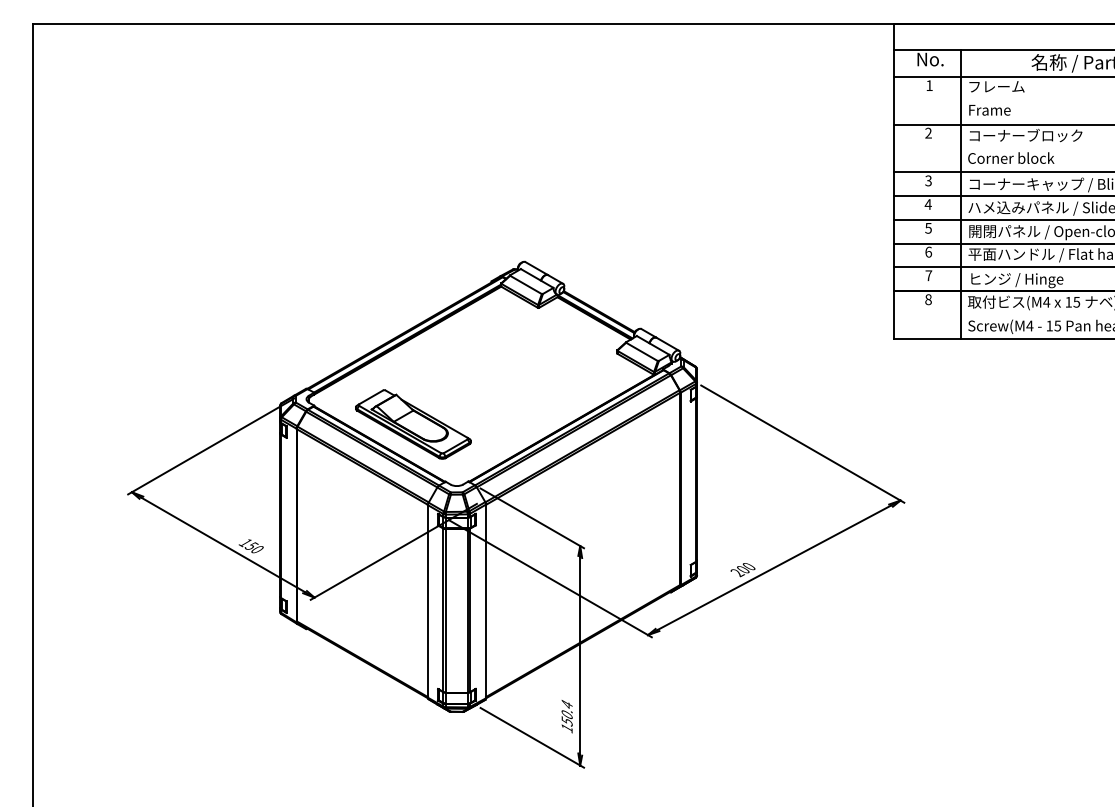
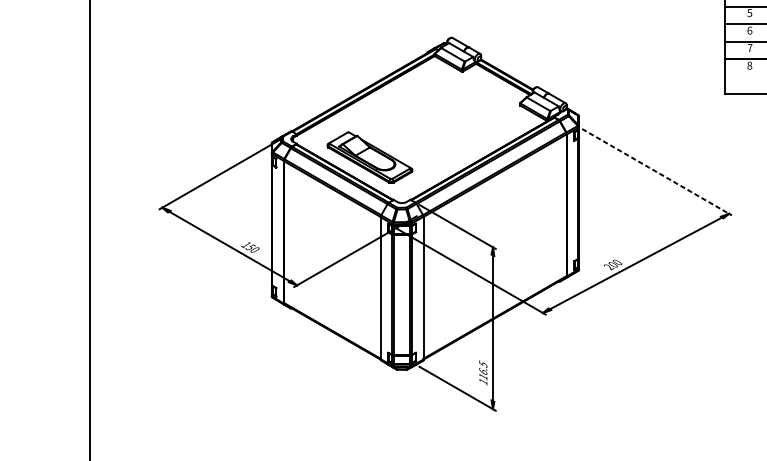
line: (803, 444) -> (657, 172), solid -> dashed
text: (566, 712) -> (482, 370), 150.4 -> 116.5

